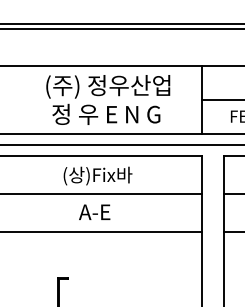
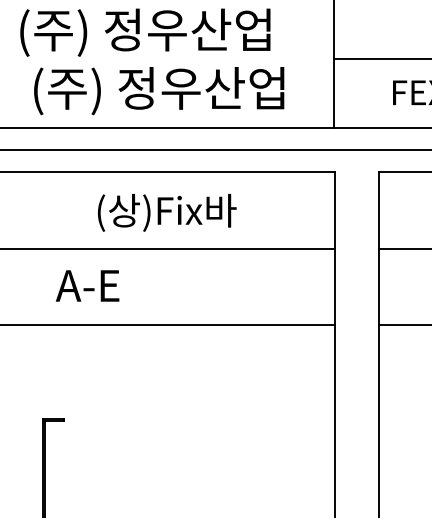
text: (114, 115) -> (158, 90), 정 우 E N G -> (주) 정우산업
text: (97, 175) -> (166, 211), moved
text: (94, 211) -> (87, 284), moved

